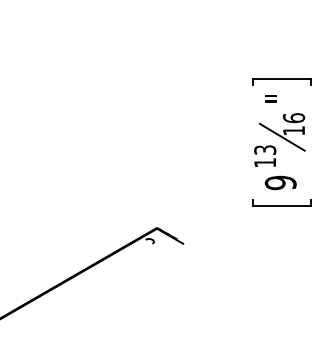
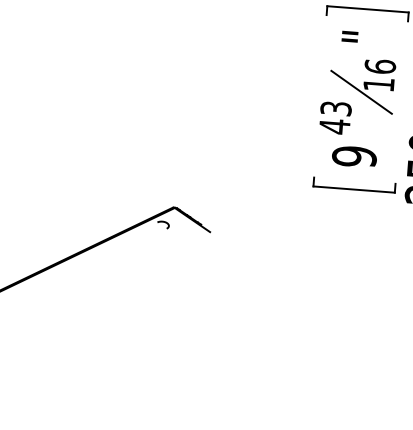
text: (264, 162) -> (333, 126), 13 -> 43

